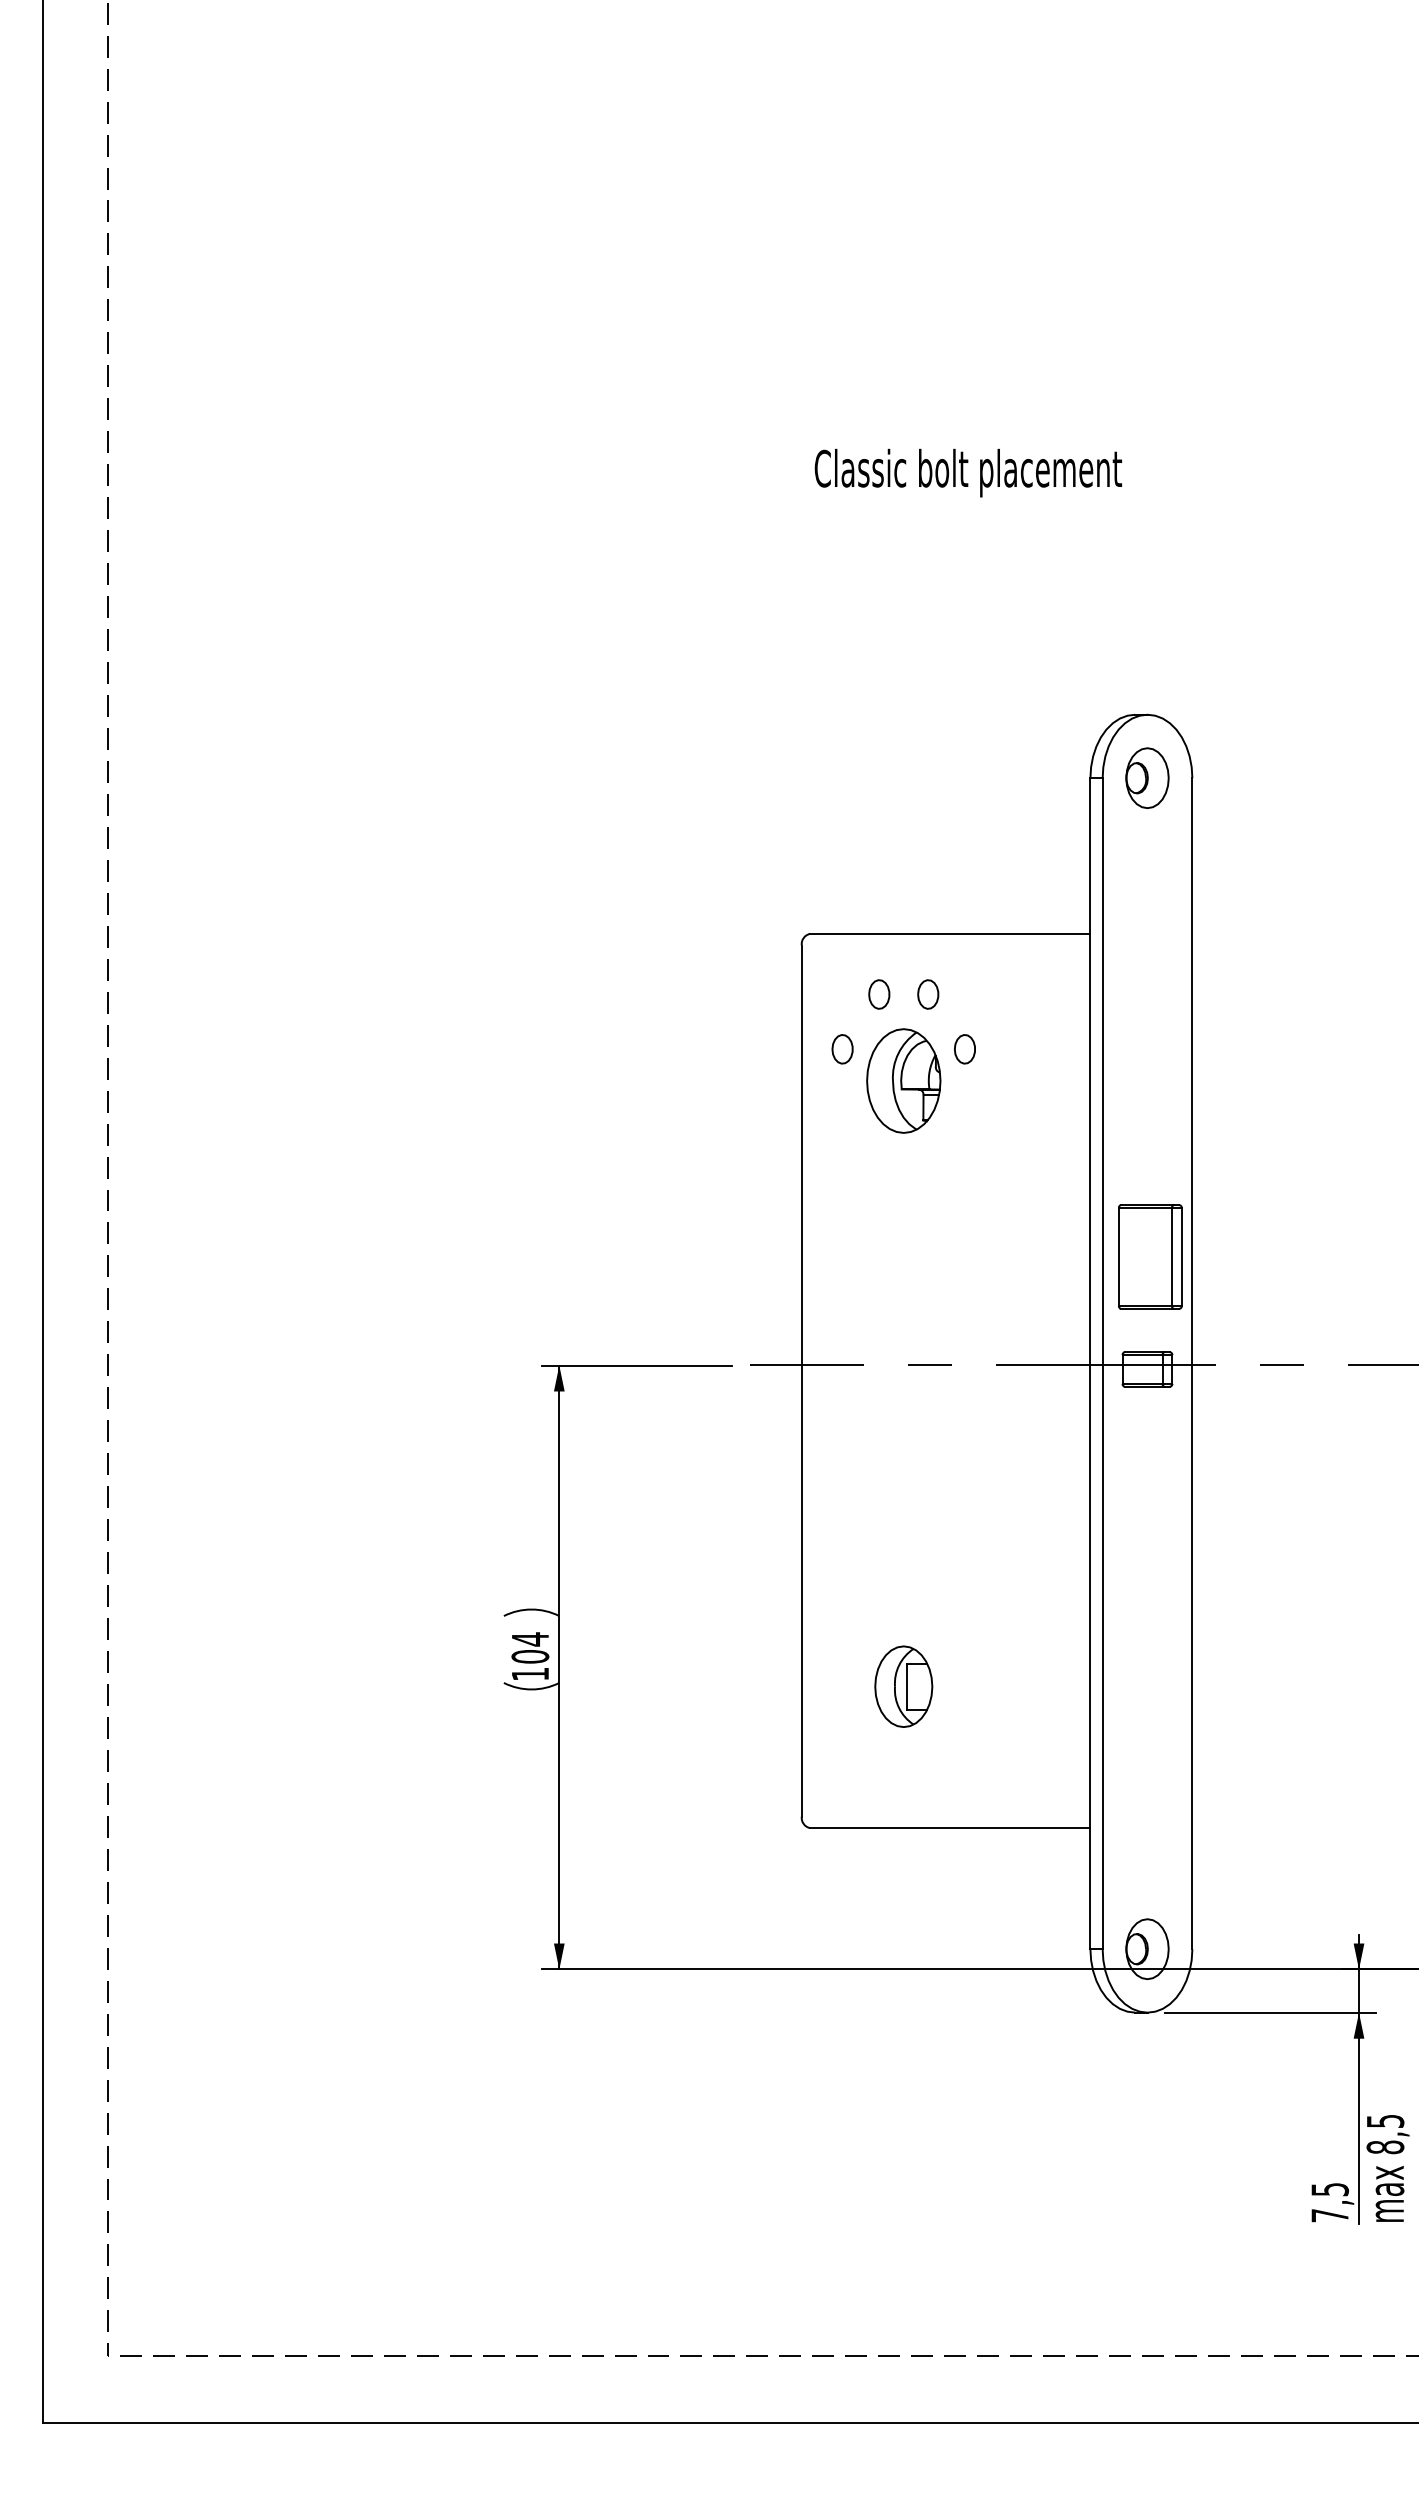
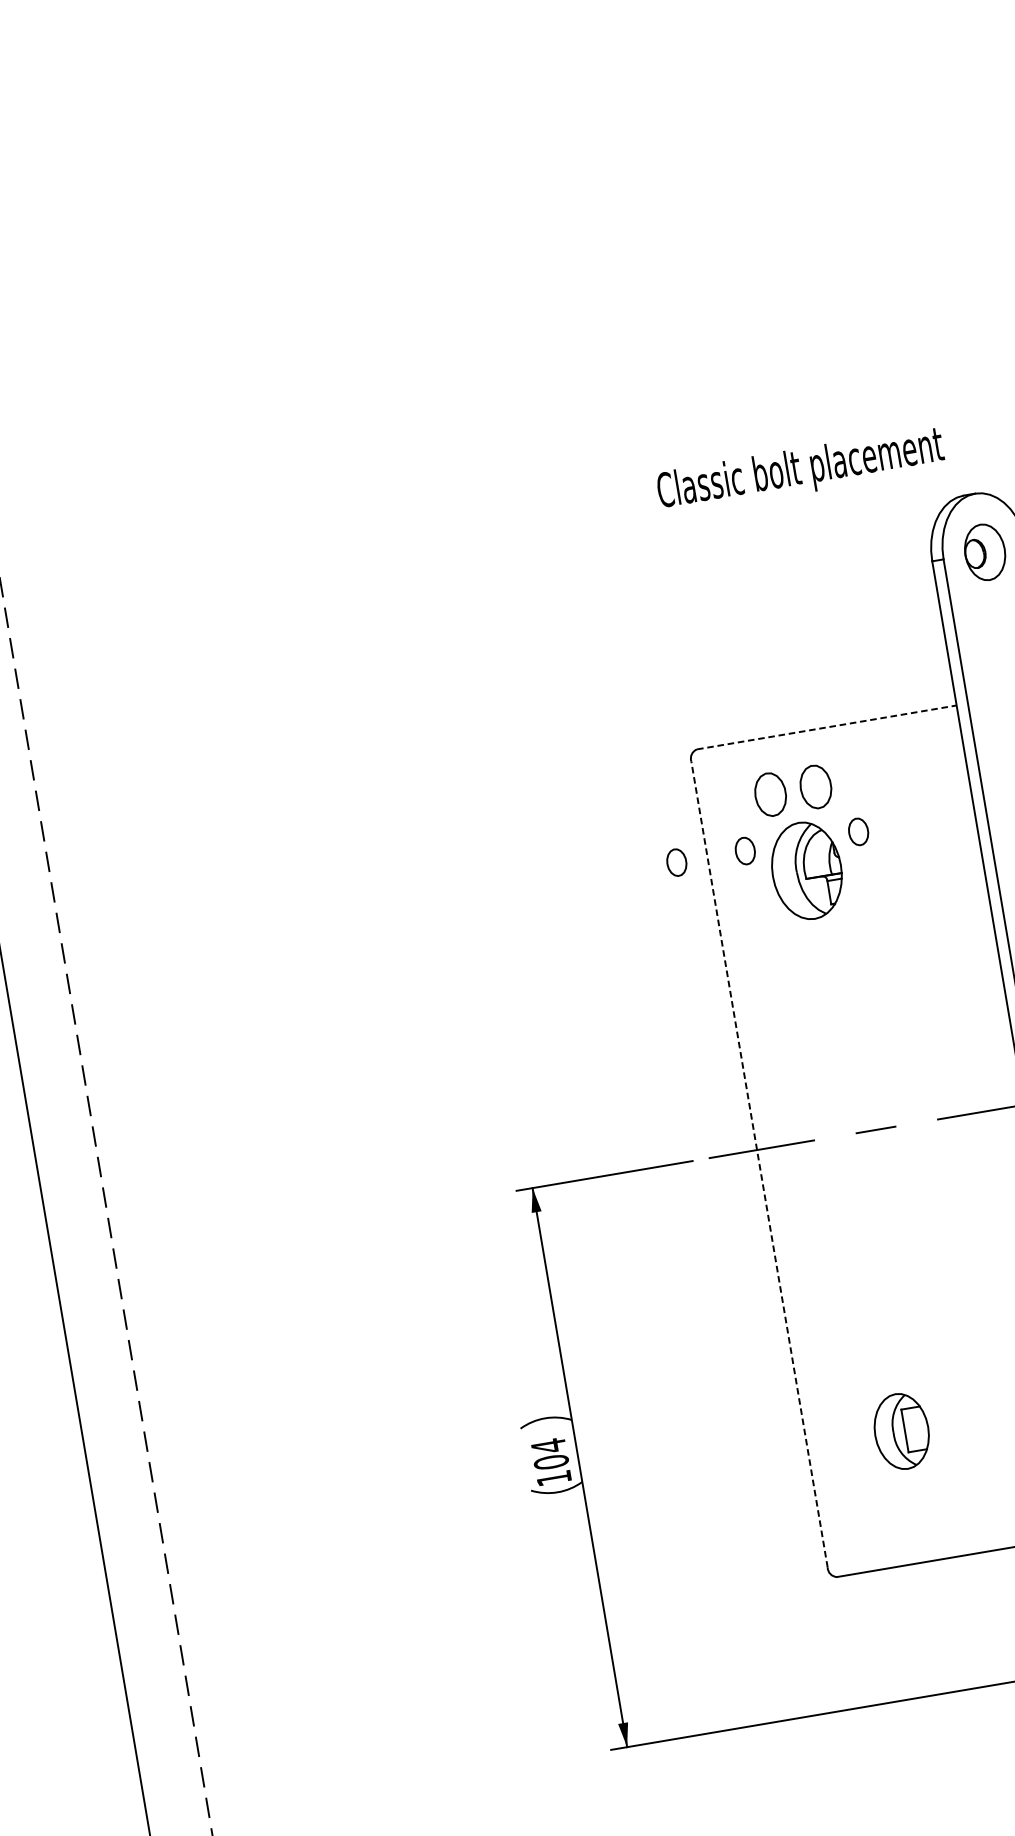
text: (967, 472) -> (799, 470), moved
line: (950, 933) -> (827, 726), solid -> dashed
part: (879, 994) -> (770, 794), size x1.6
part: (928, 994) -> (816, 786), size x1.6
part: (768, 1049) -> (676, 862), added
line: (801, 1381) -> (759, 1164), solid -> dashed

